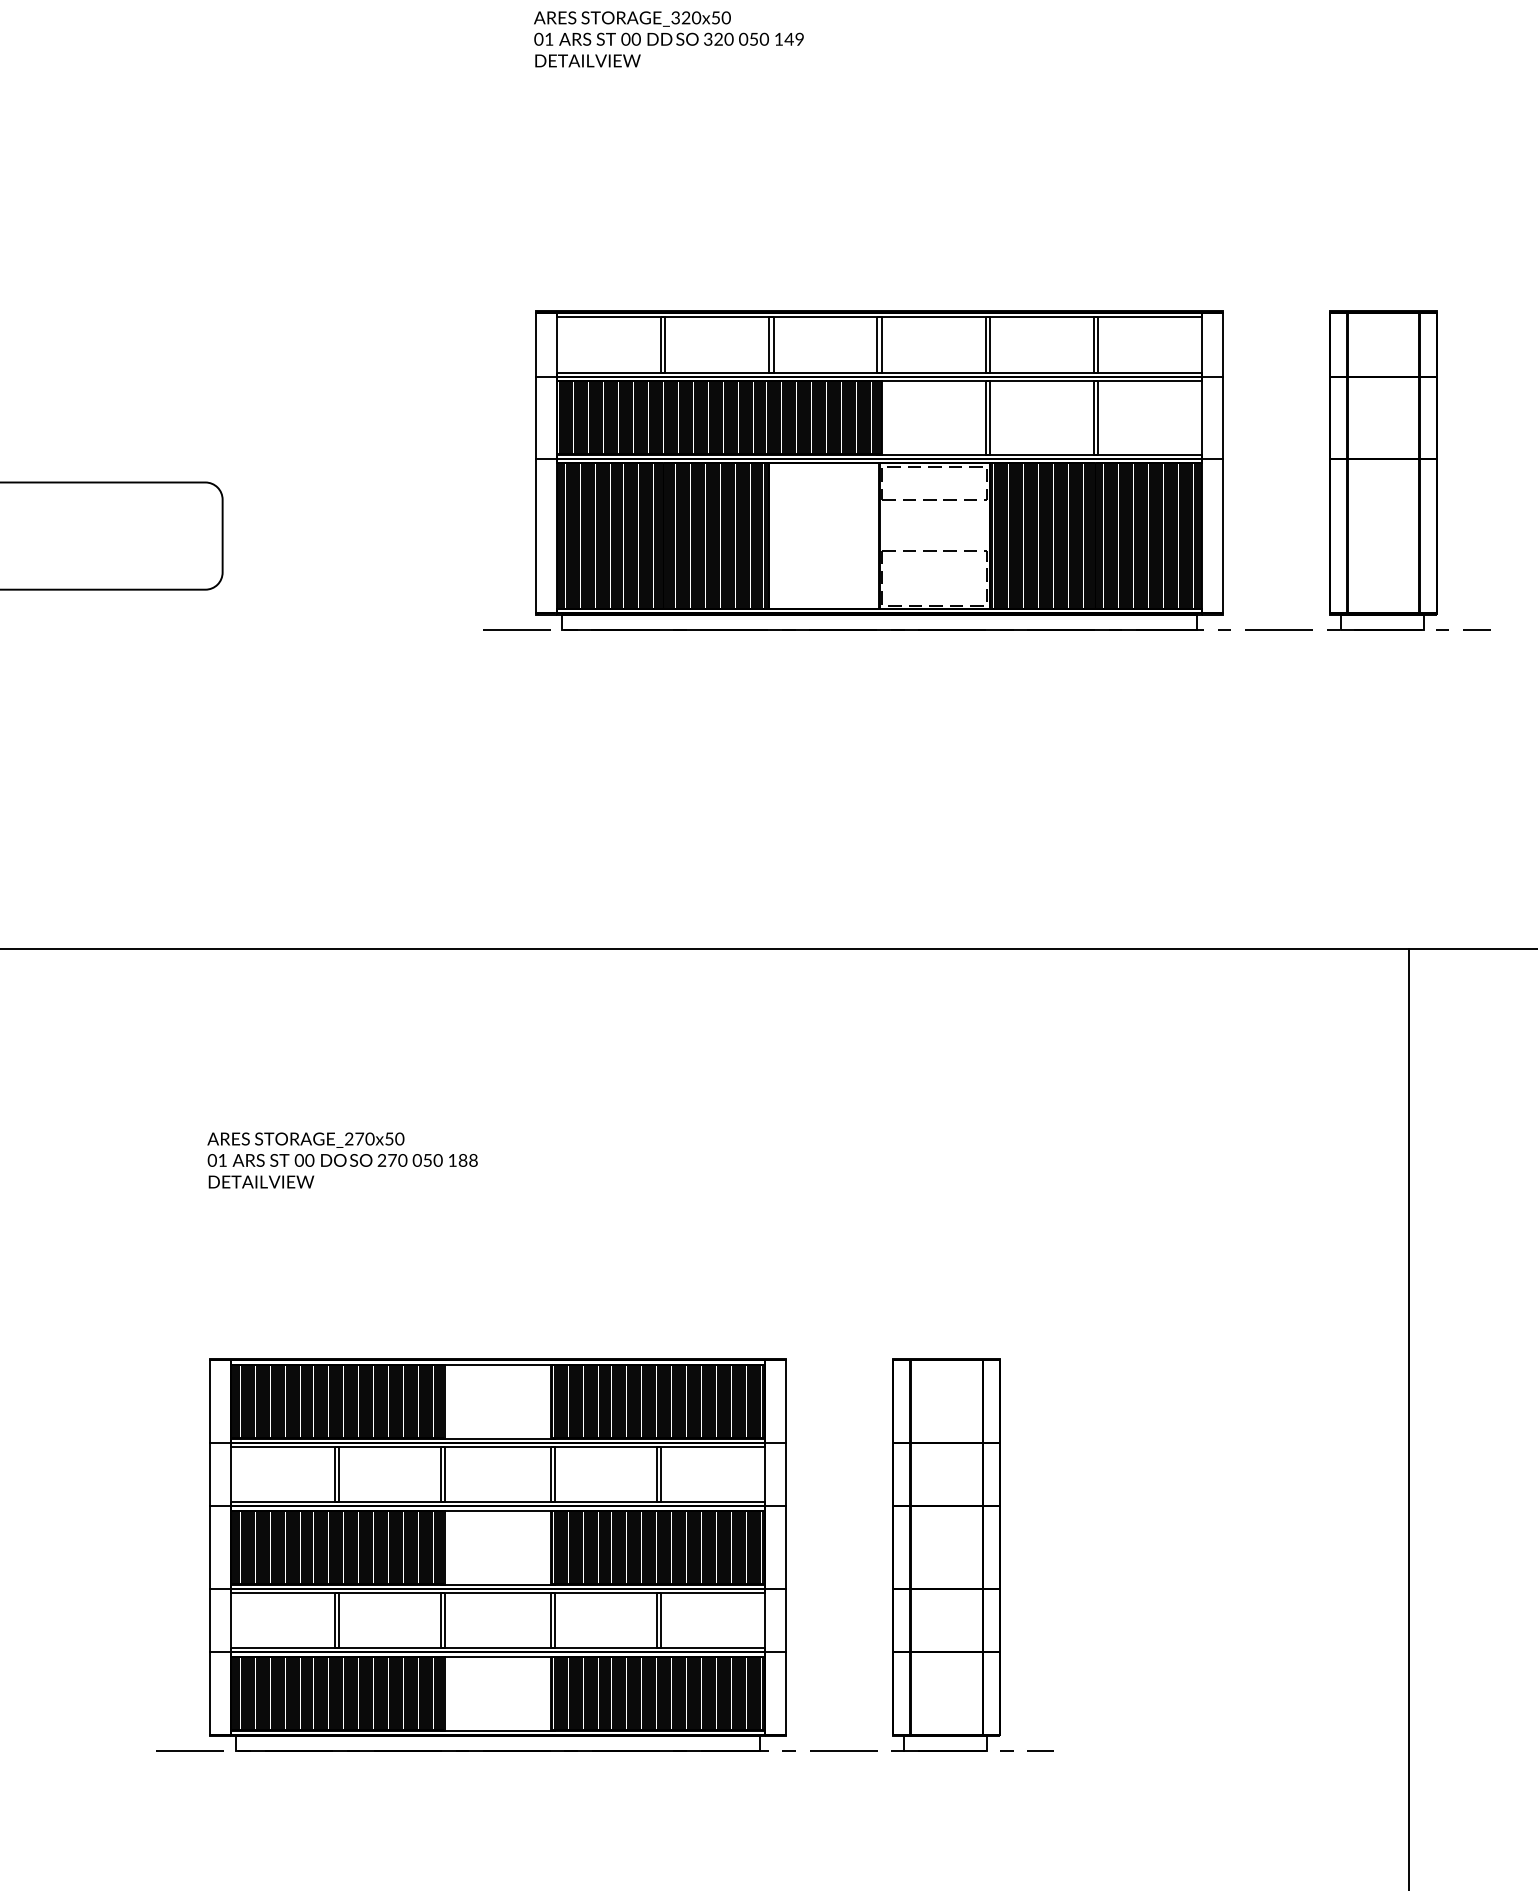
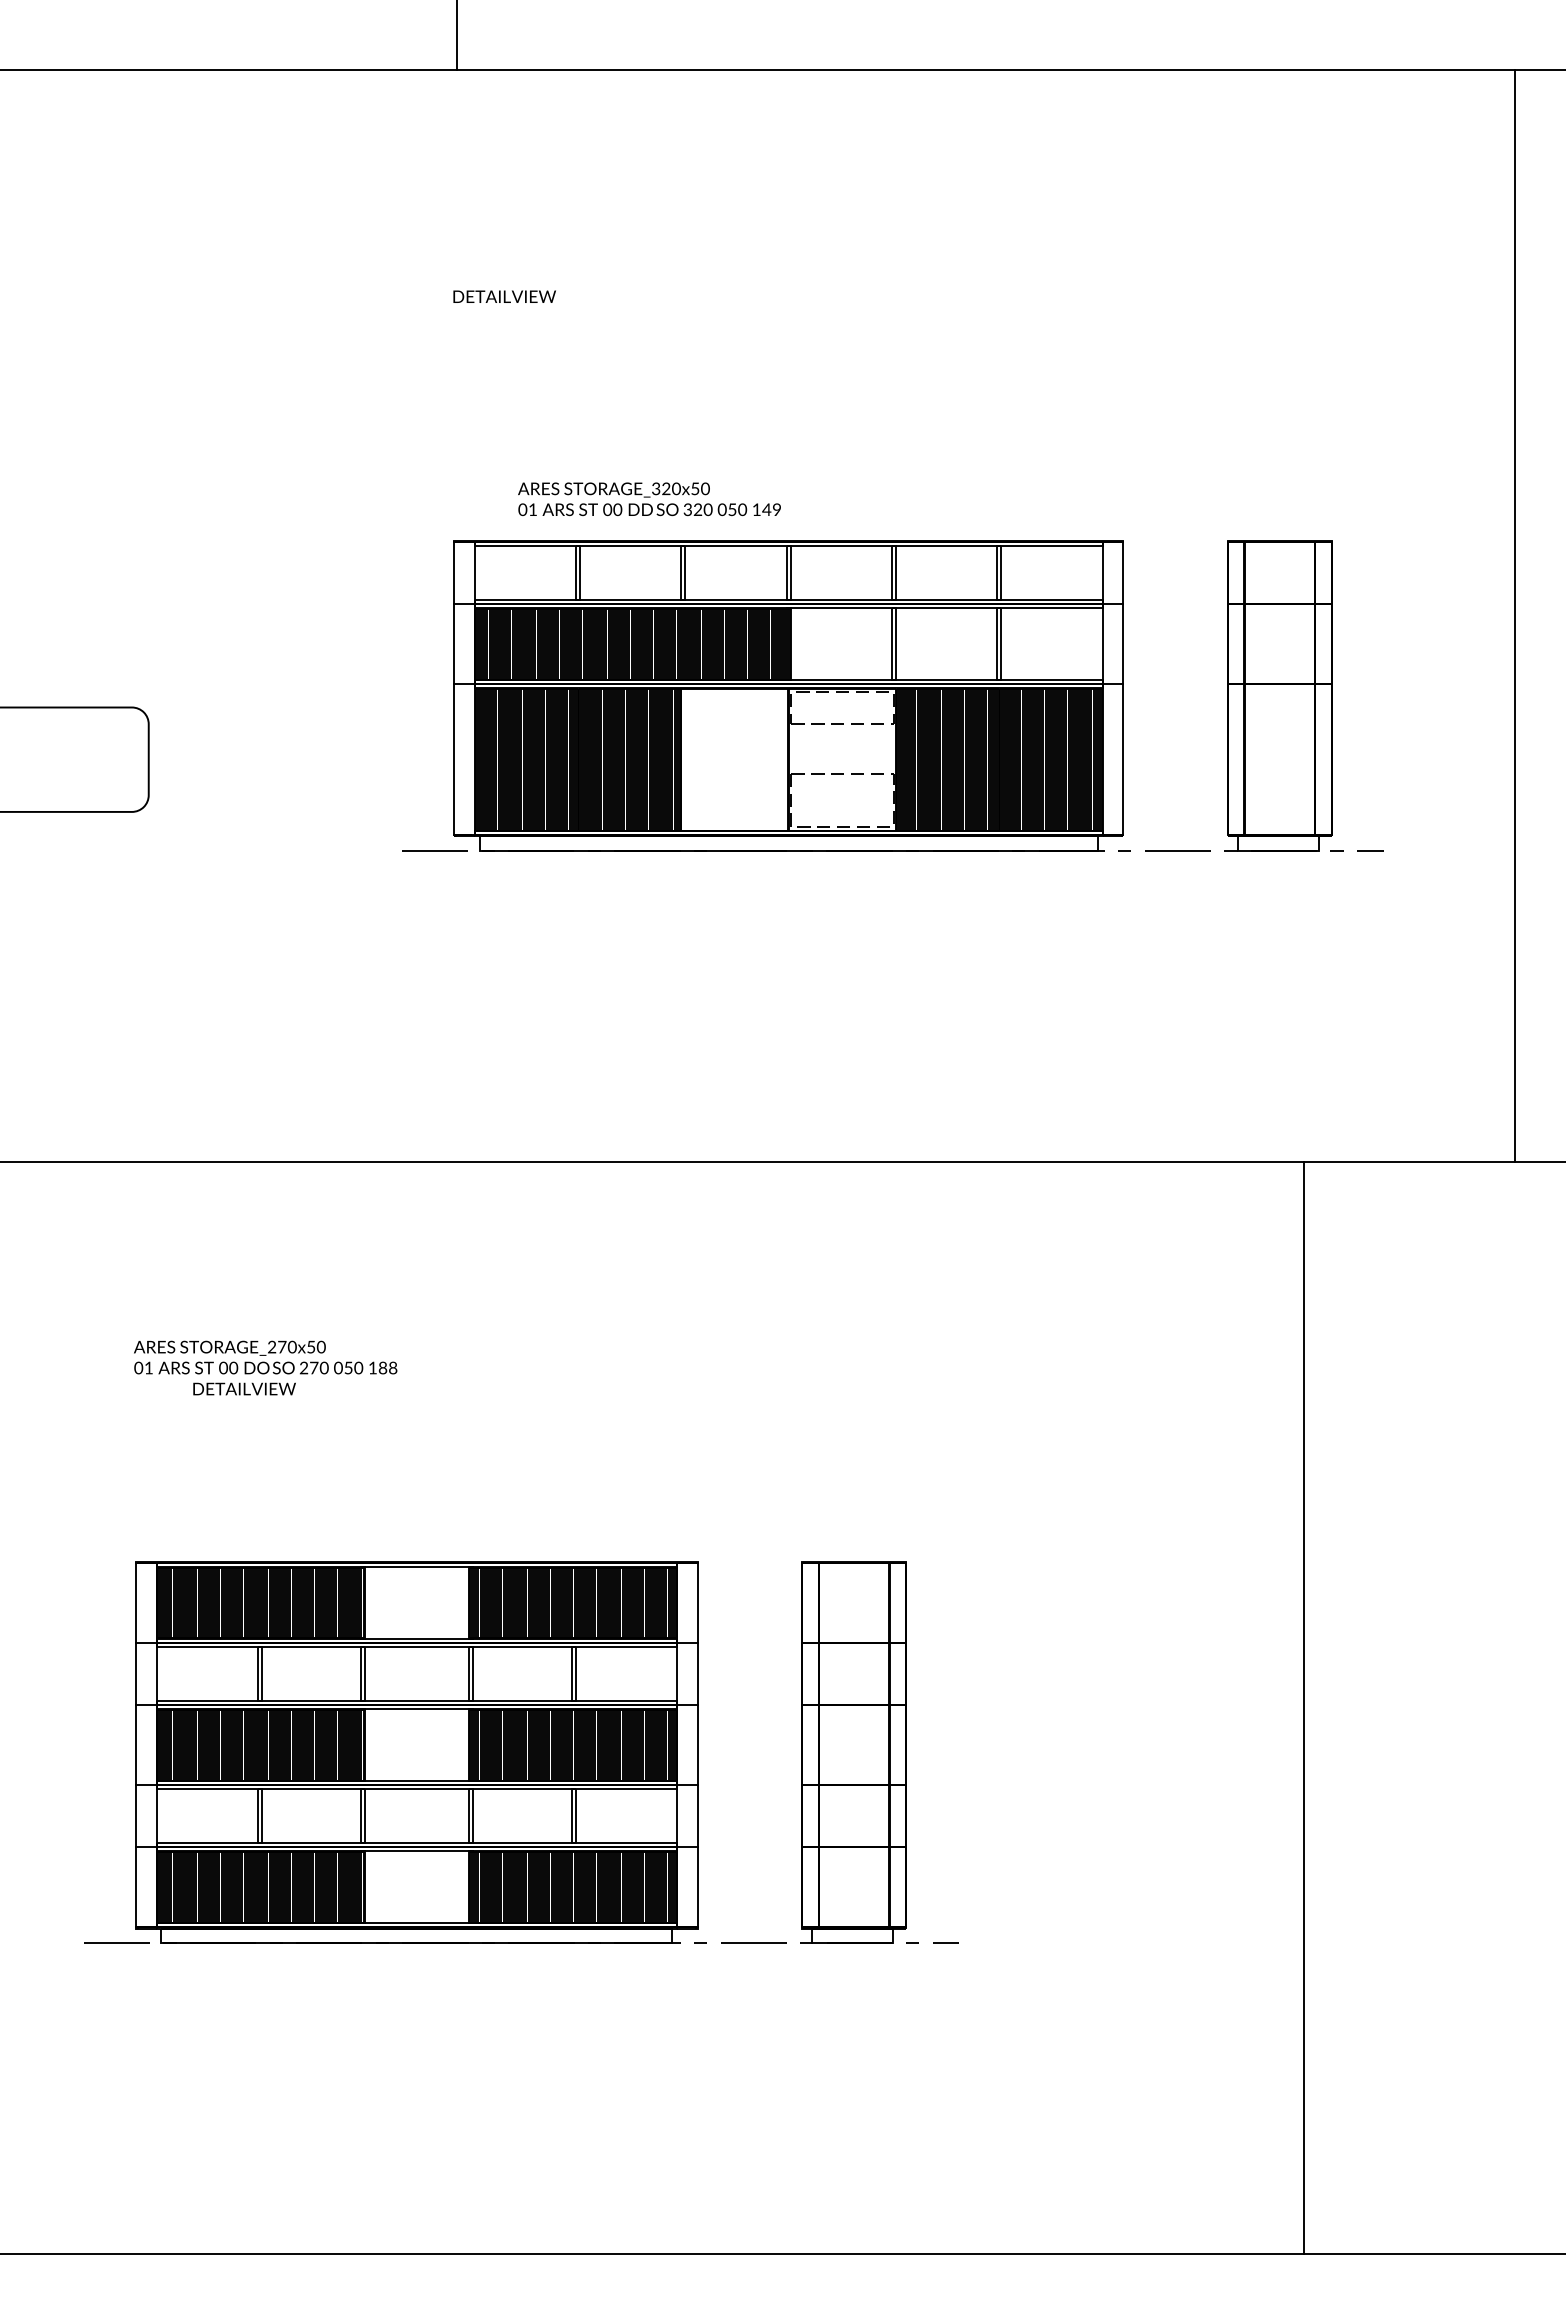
text: (668, 28) -> (649, 499), moved
text: (261, 1181) -> (244, 1388), moved

